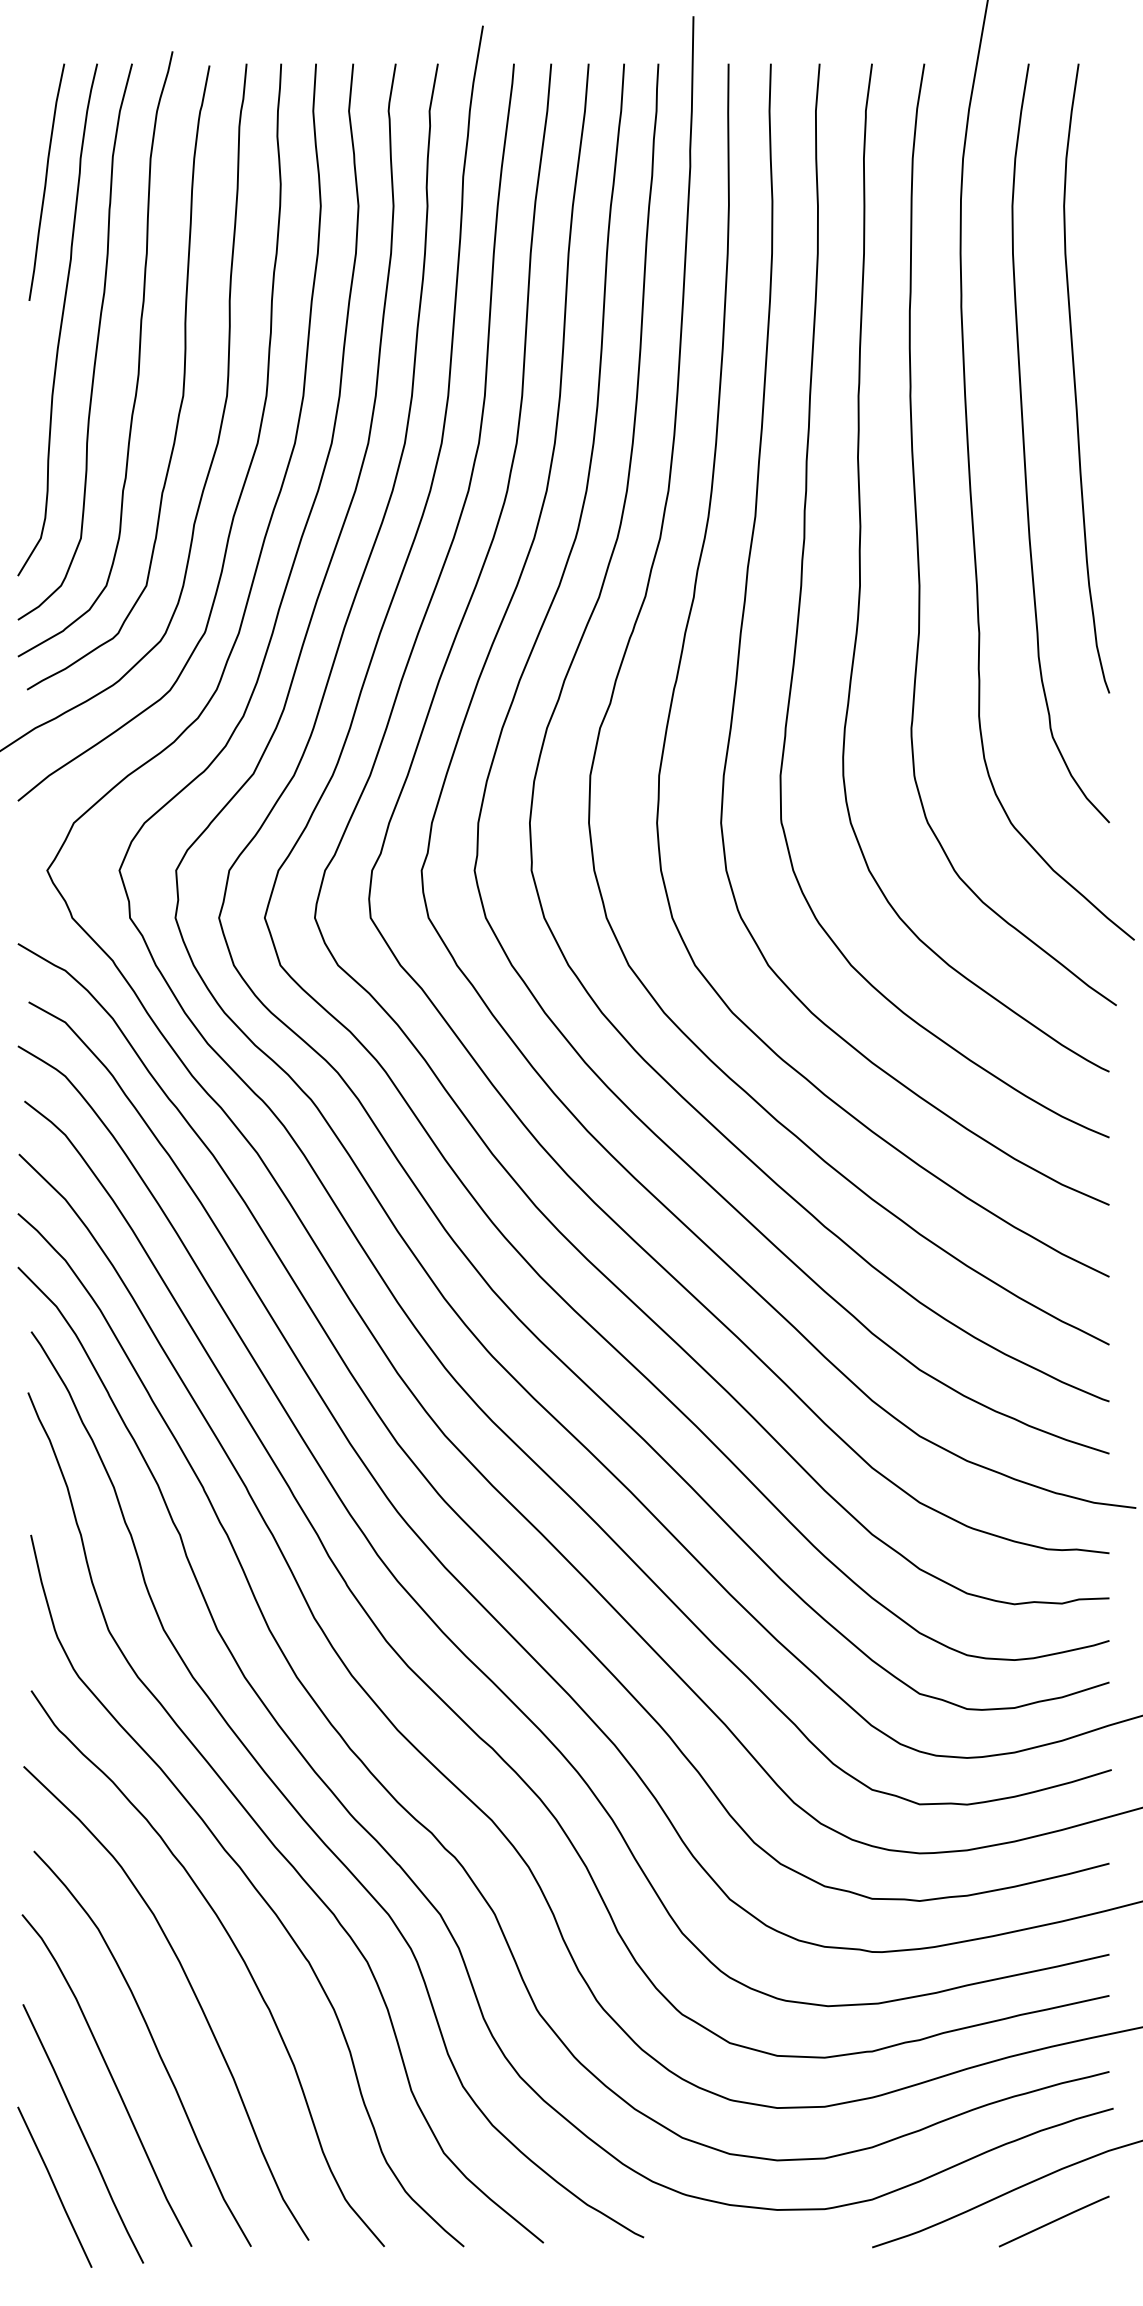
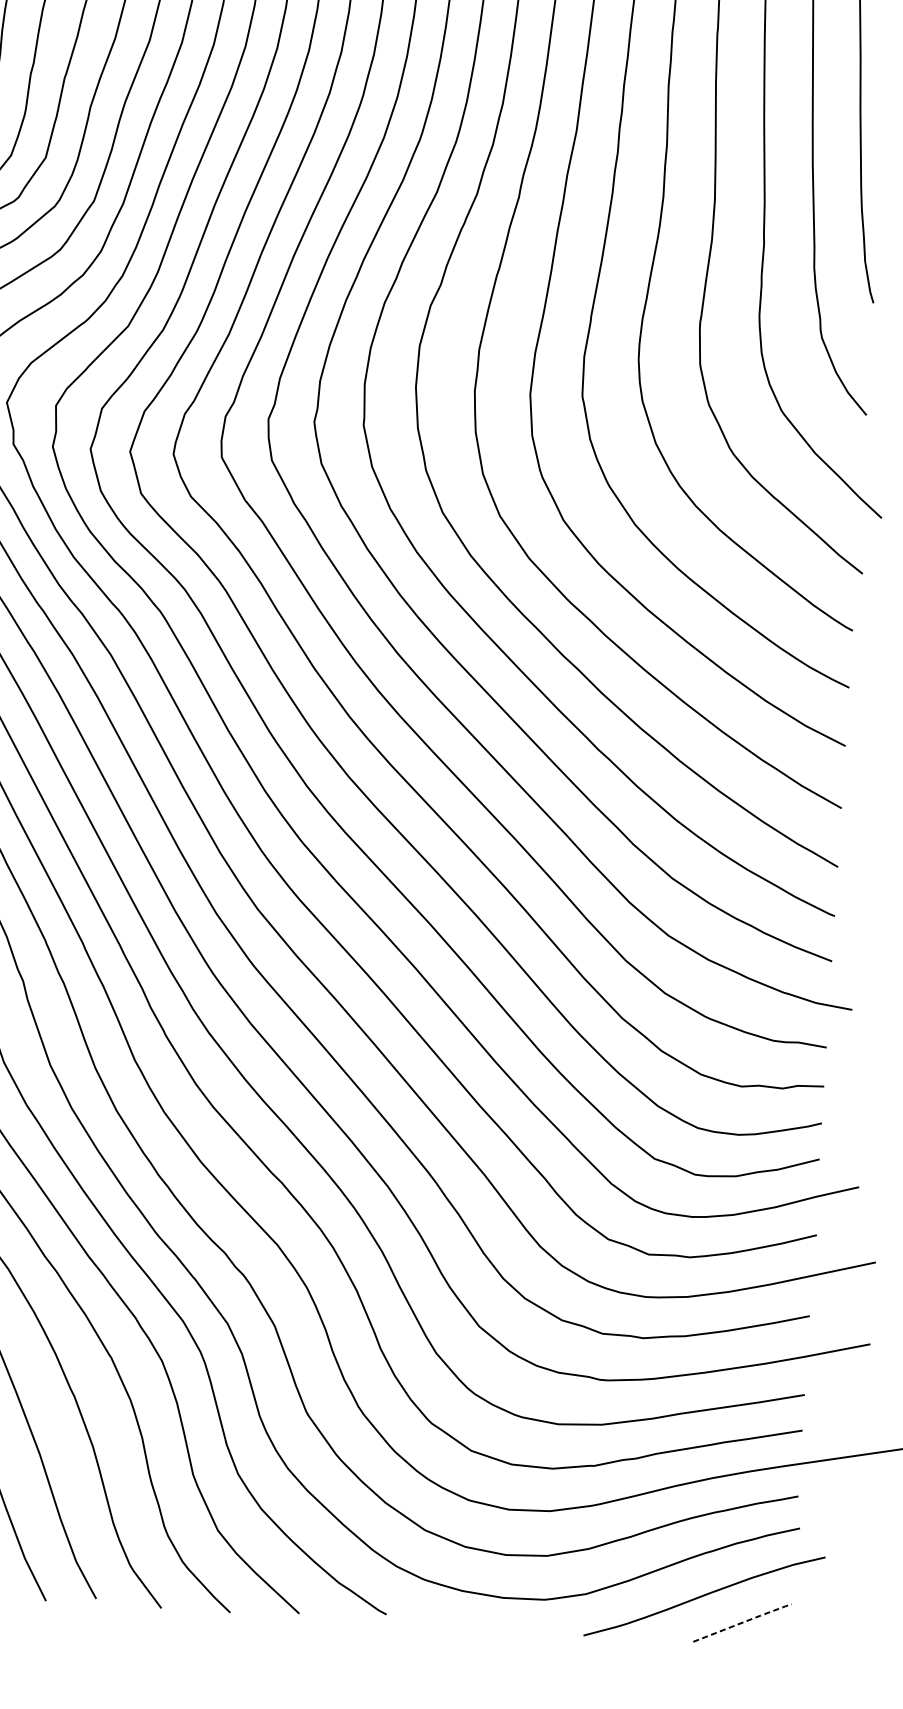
line: (1055, 2220) -> (743, 1622), solid -> dashed

